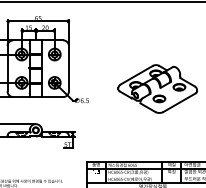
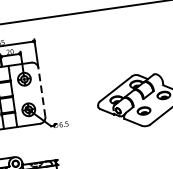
line: (68, 68) -> (41, 92), solid -> dashed

